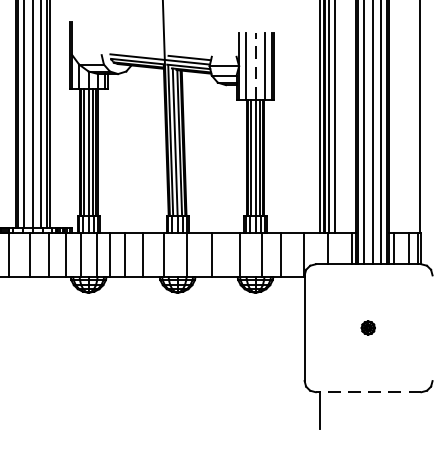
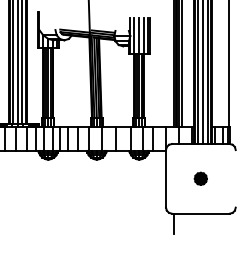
line: (255, 65) -> (139, 35), dashed -> solid
part: (367, 327) -> (200, 178), size x1.67
line: (367, 391) -> (200, 213), dashed -> solid

